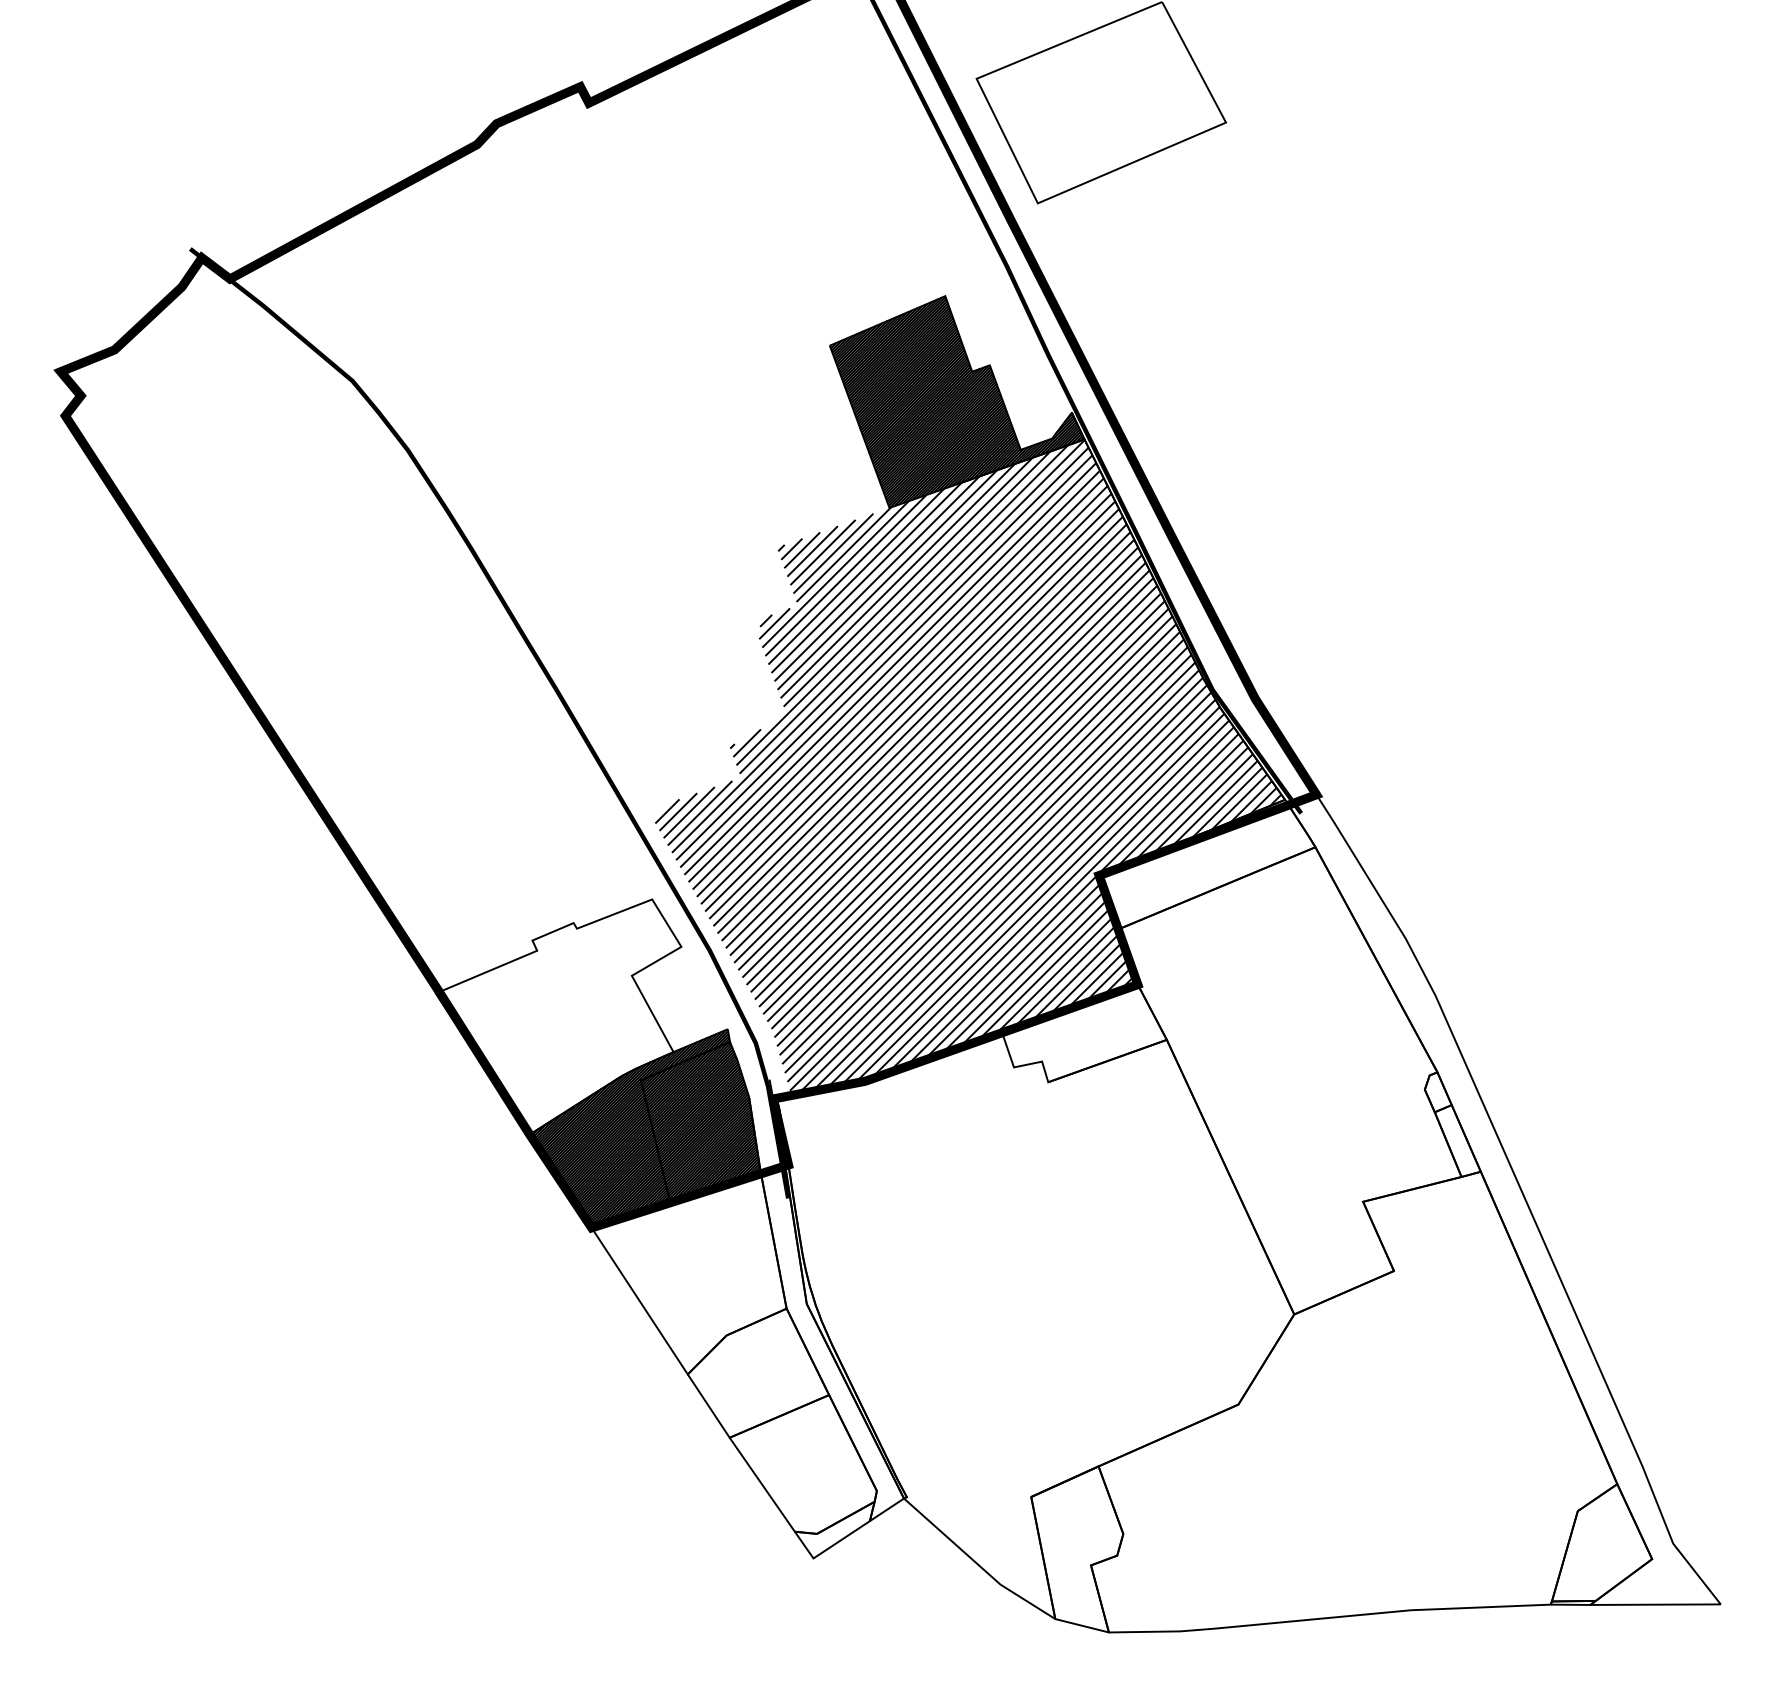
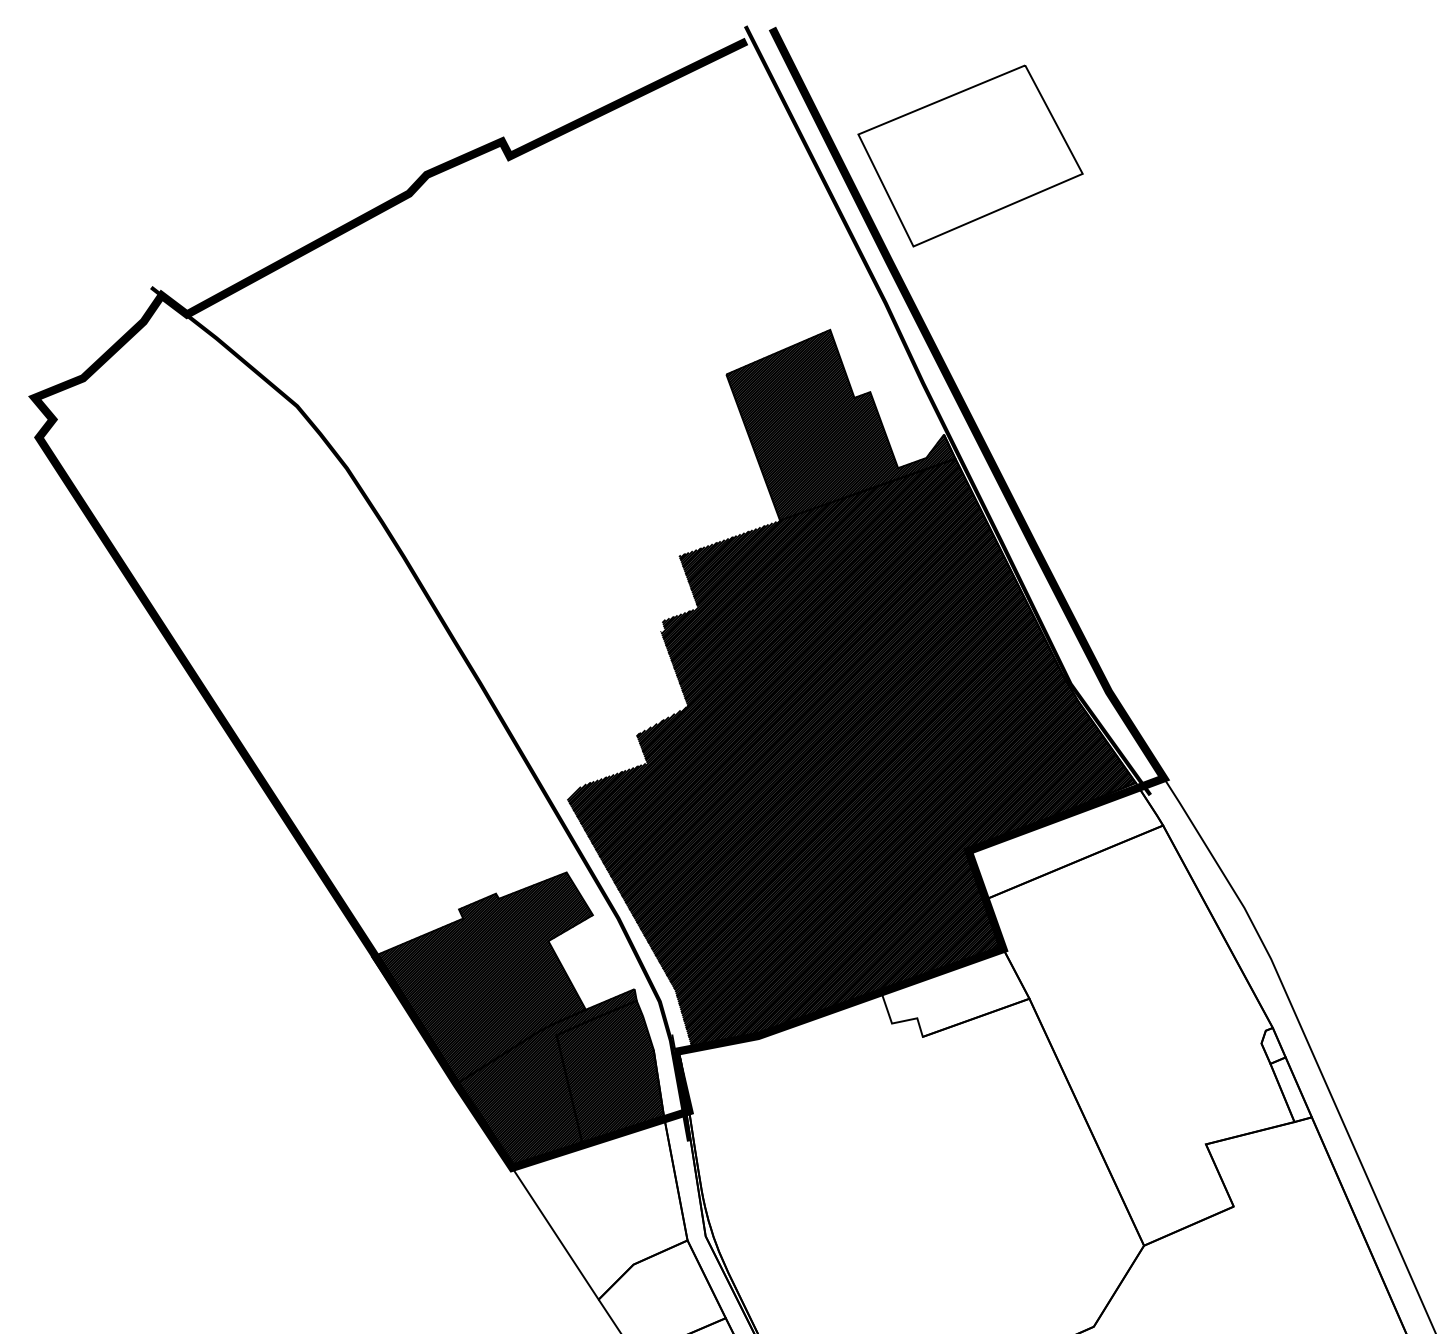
hatch: (968, 768) -> (851, 754), added
hatch: (560, 1016) -> (484, 977), added

